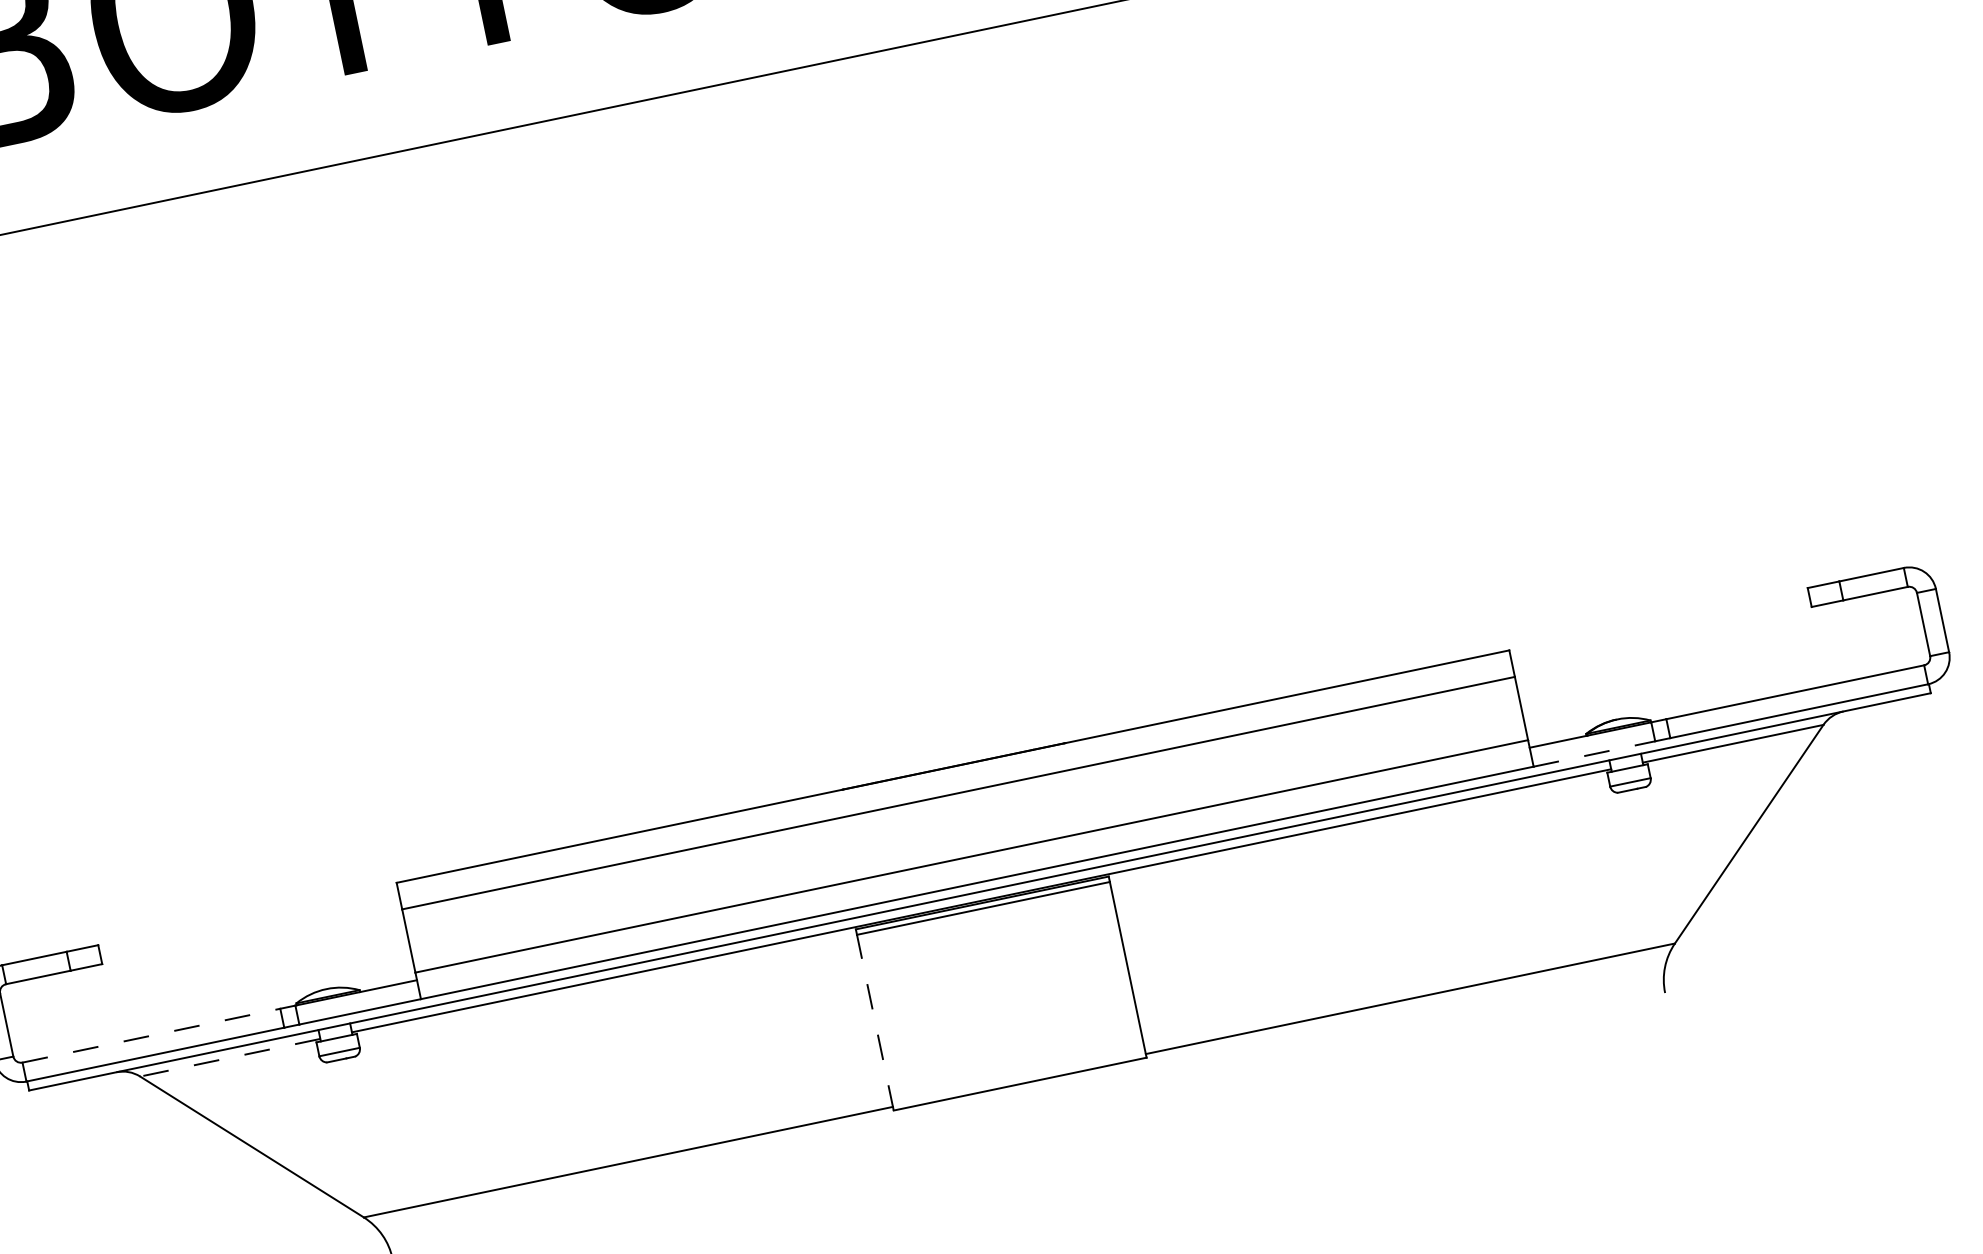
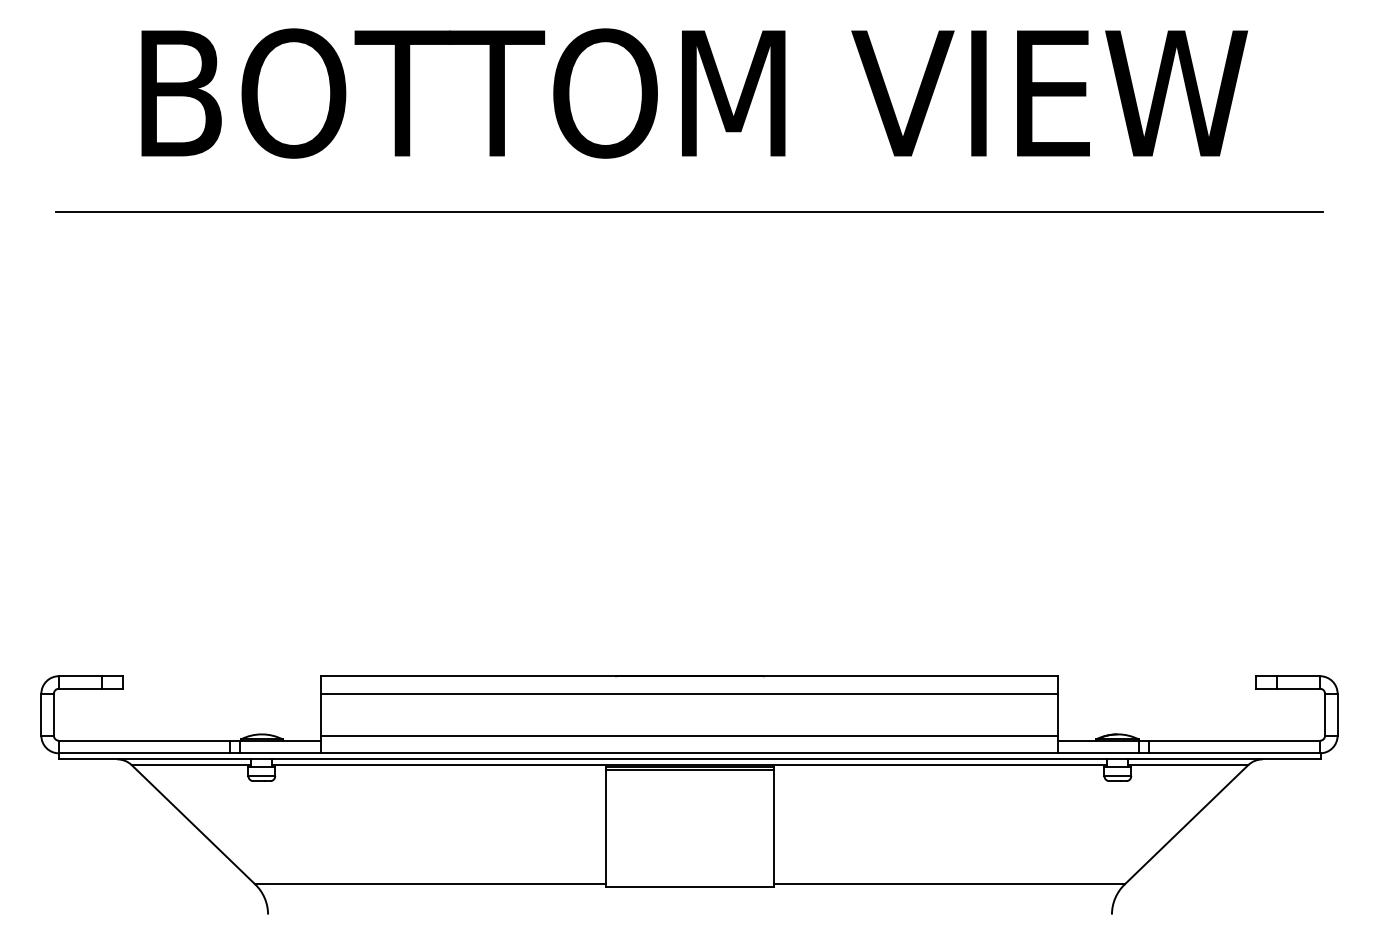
line: (1595, 754) -> (1099, 753), dashed -> solid
line: (875, 1022) -> (606, 828), dashed -> solid
line: (151, 1035) -> (144, 740), dashed -> solid
line: (230, 1058) -> (191, 765), dashed -> solid

